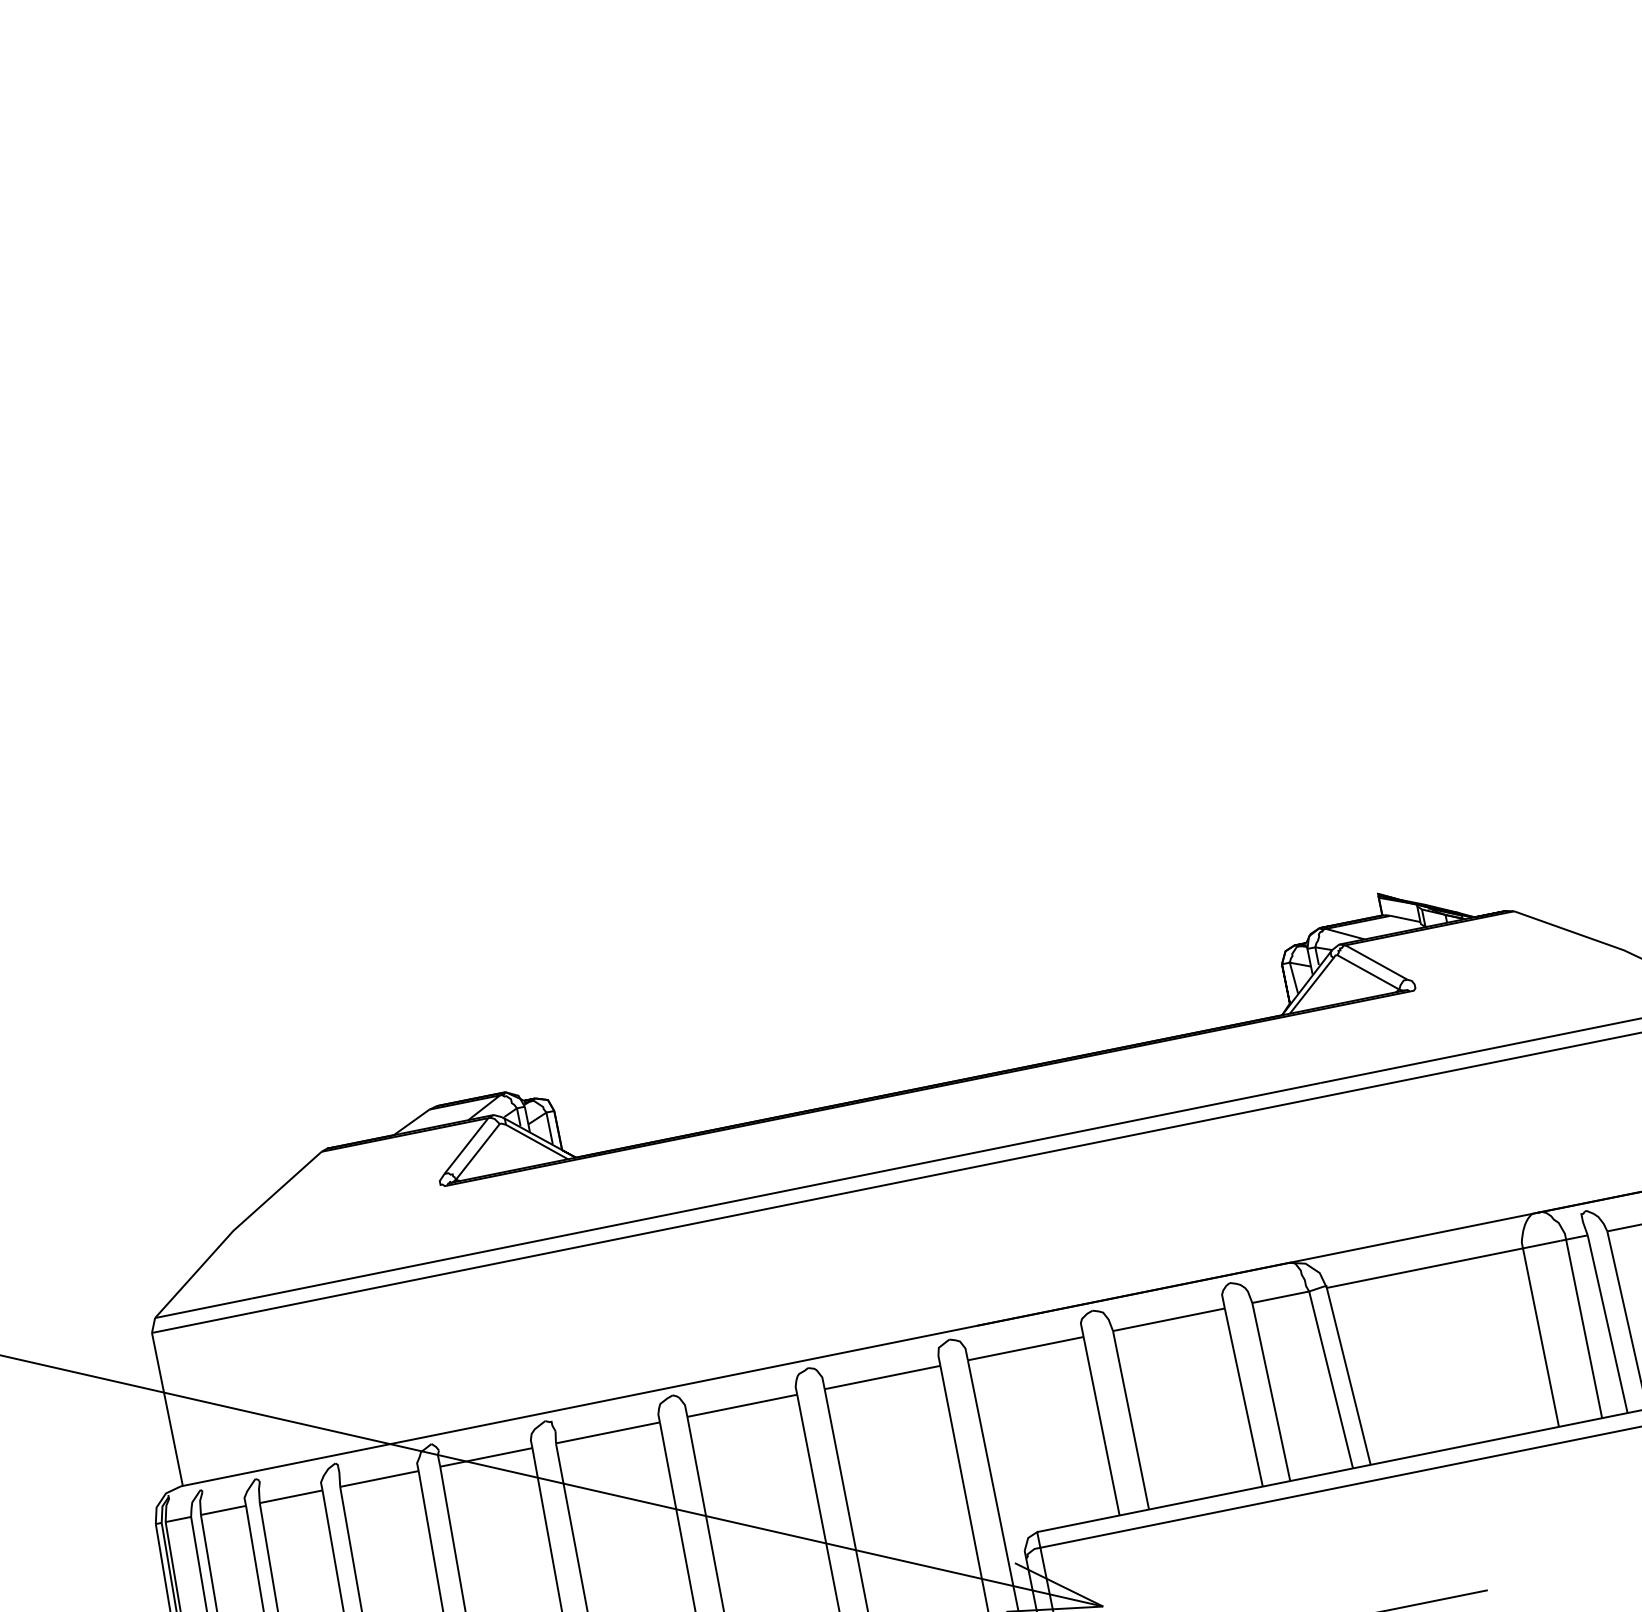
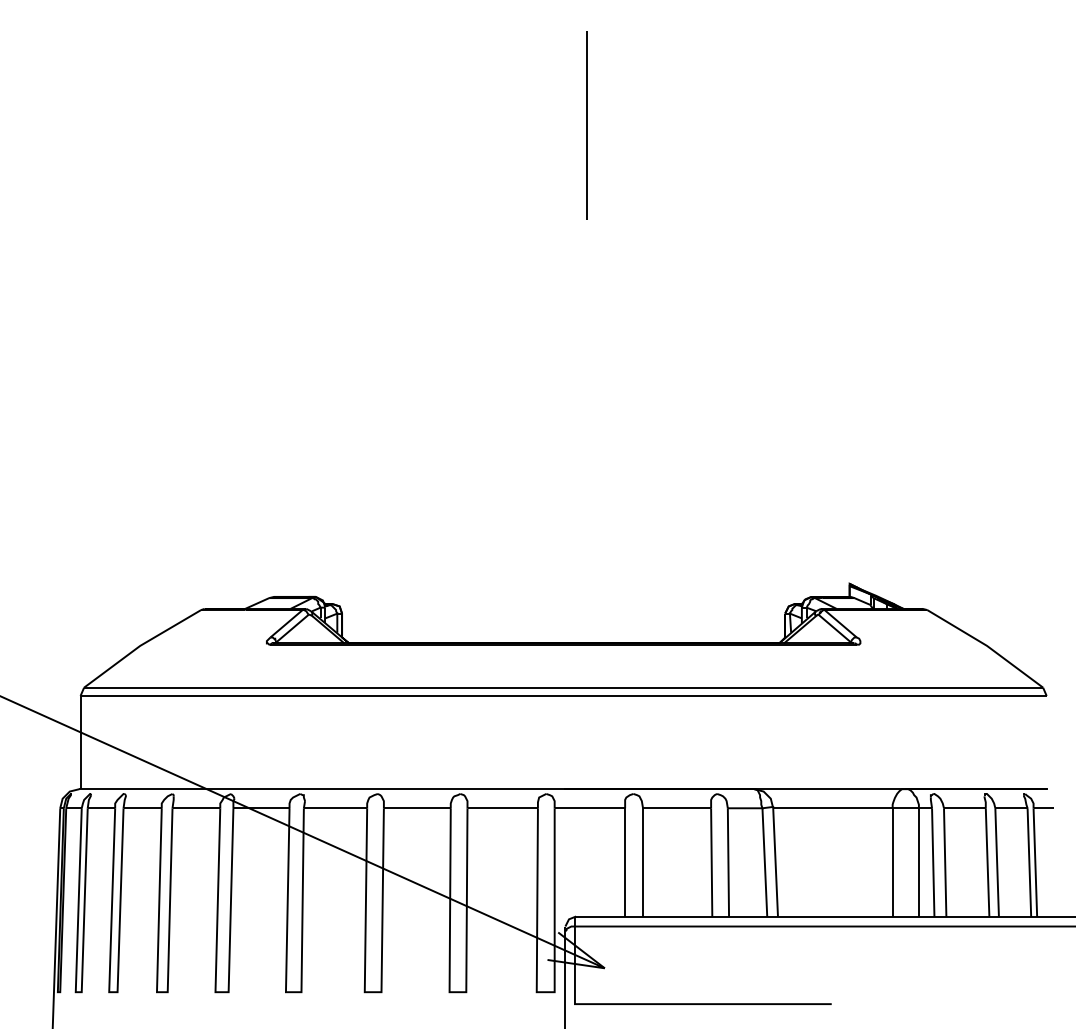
line: (794, 228) -> (586, 125), added

